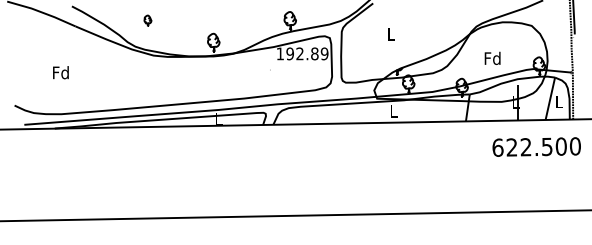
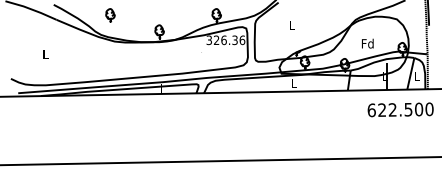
part: (147, 20) -> (110, 15), size x1.67
text: (302, 53) -> (225, 39), 192.89 -> 326.36
text: (60, 72) -> (45, 54), Fd -> L

